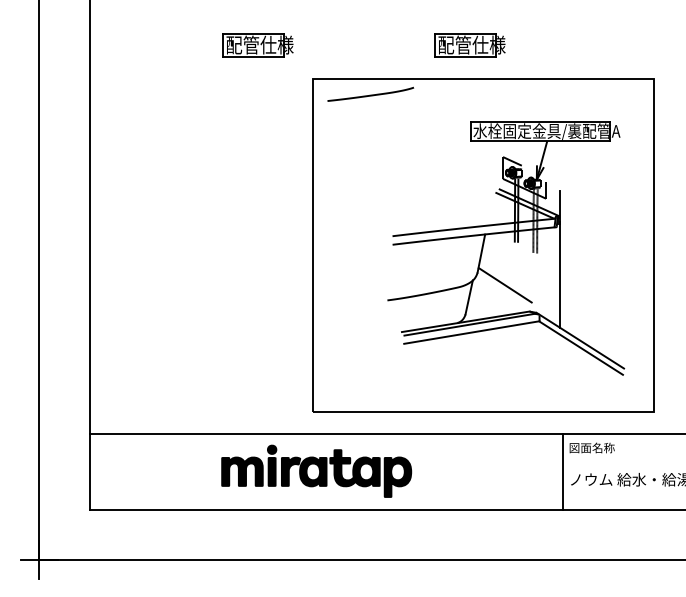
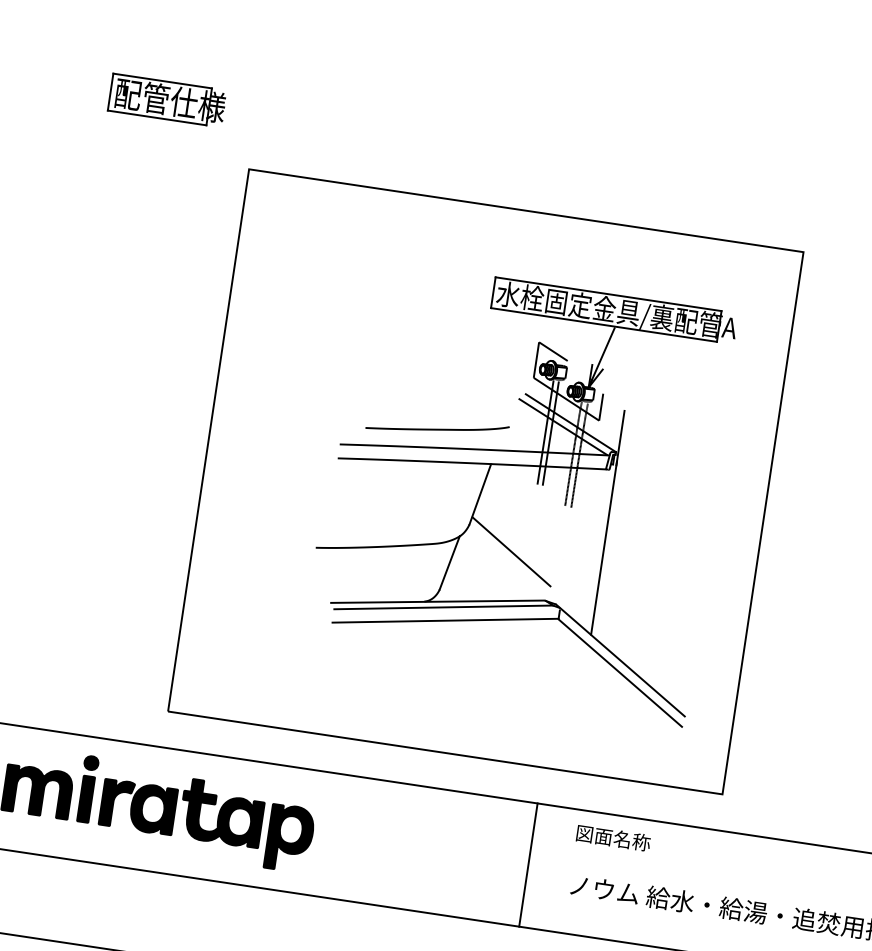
part: (469, 45) -> (511, 152), removed
curve: (370, 94) -> (437, 427), moved
line: (563, 471) -> (528, 864), moved

